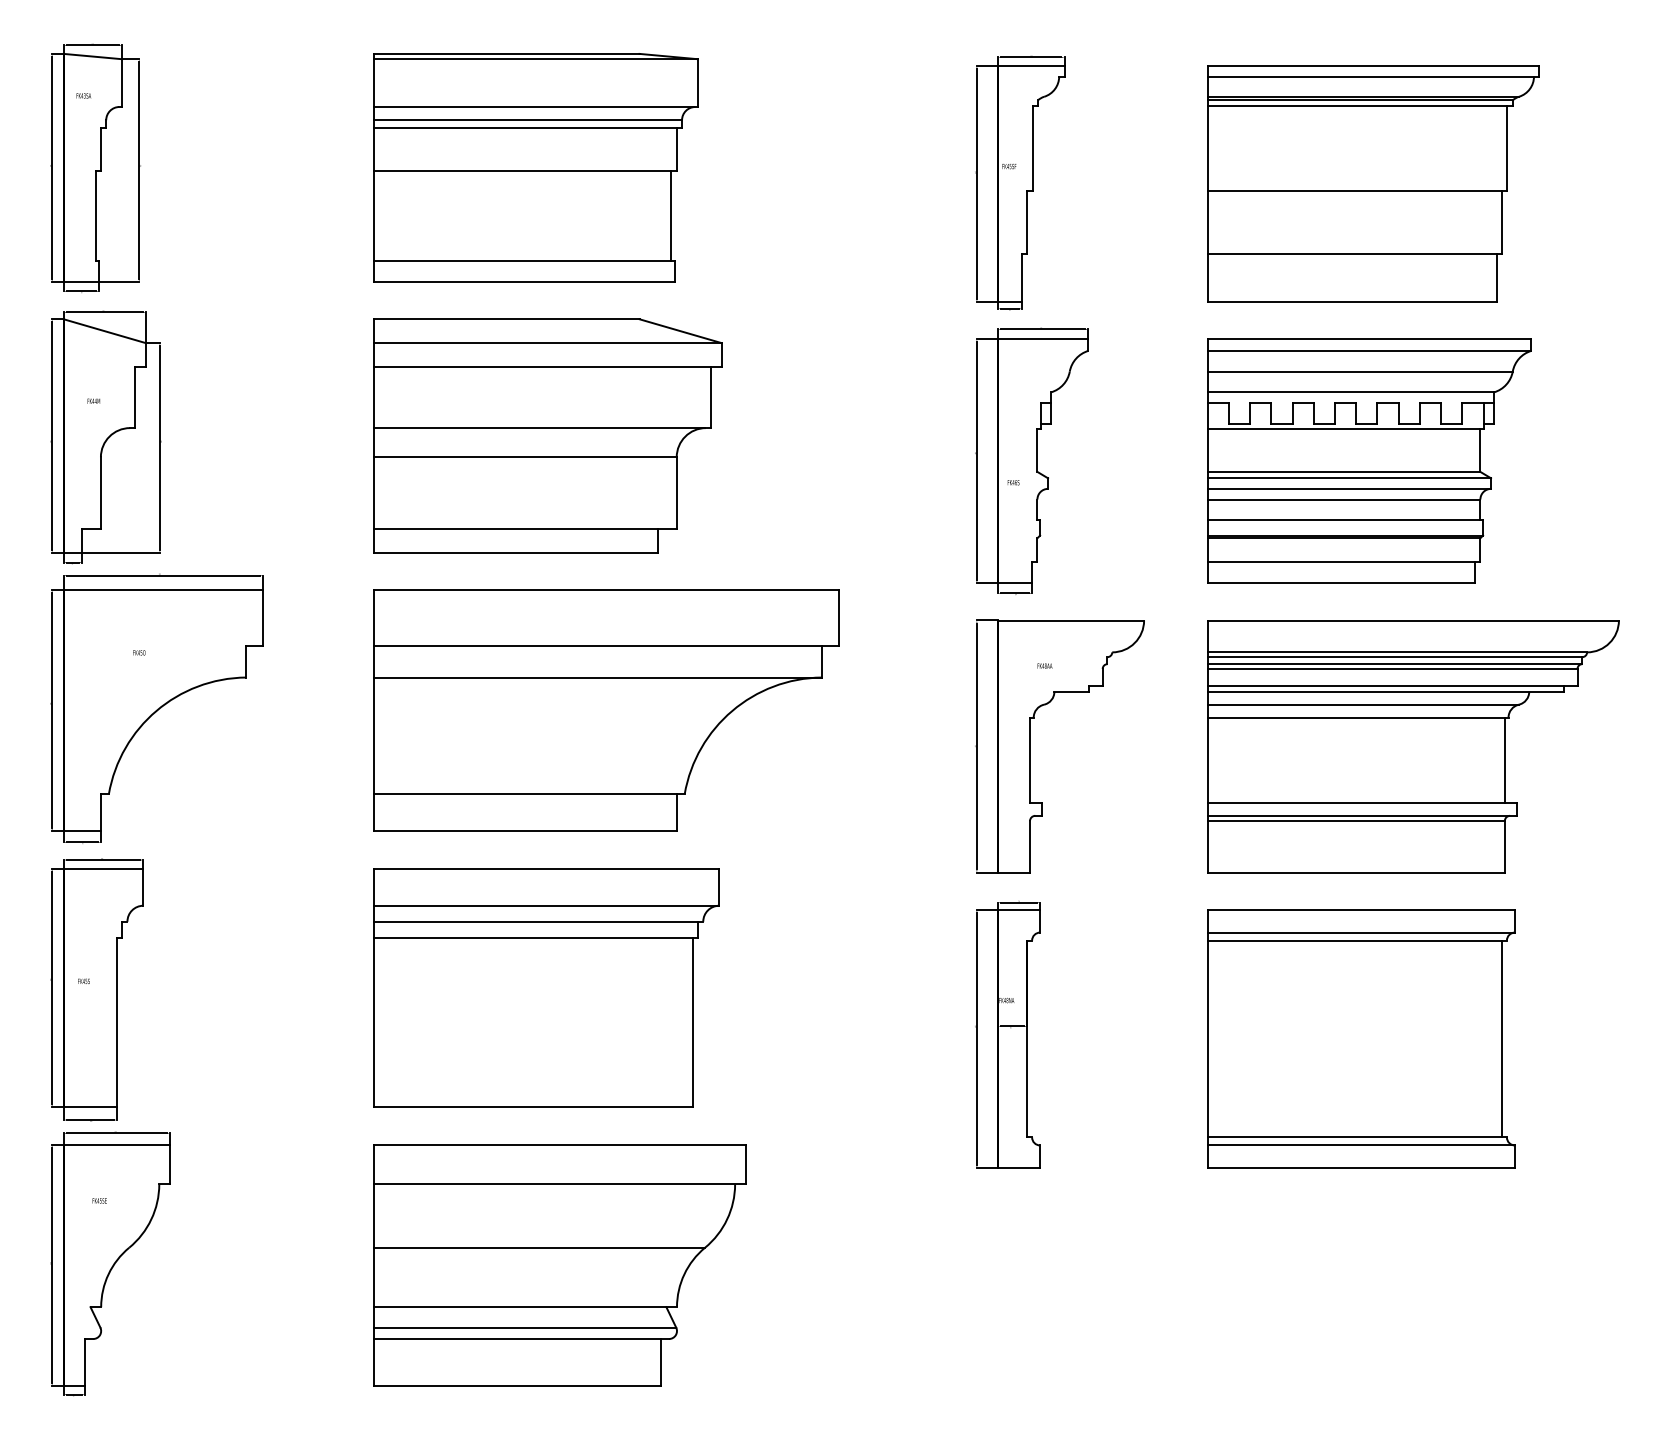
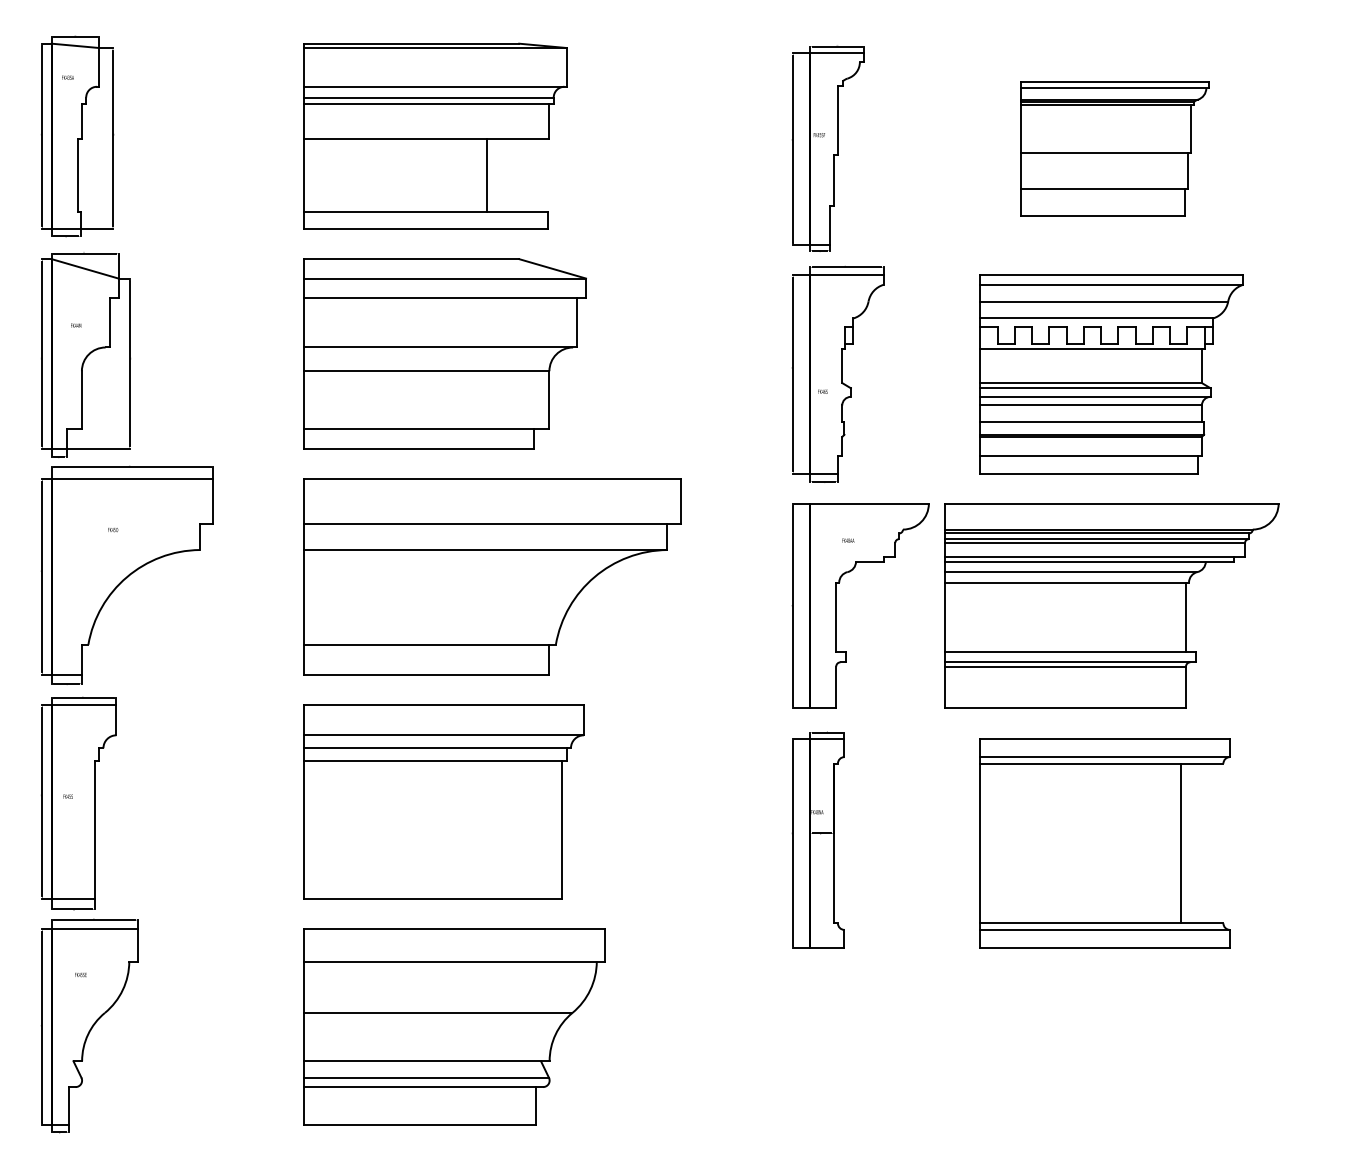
part: (1373, 183) -> (1115, 148), size x0.7
line: (671, 215) -> (487, 174), moved
part: (1413, 746) -> (1111, 606), moved
line: (1502, 1038) -> (1180, 843), moved

